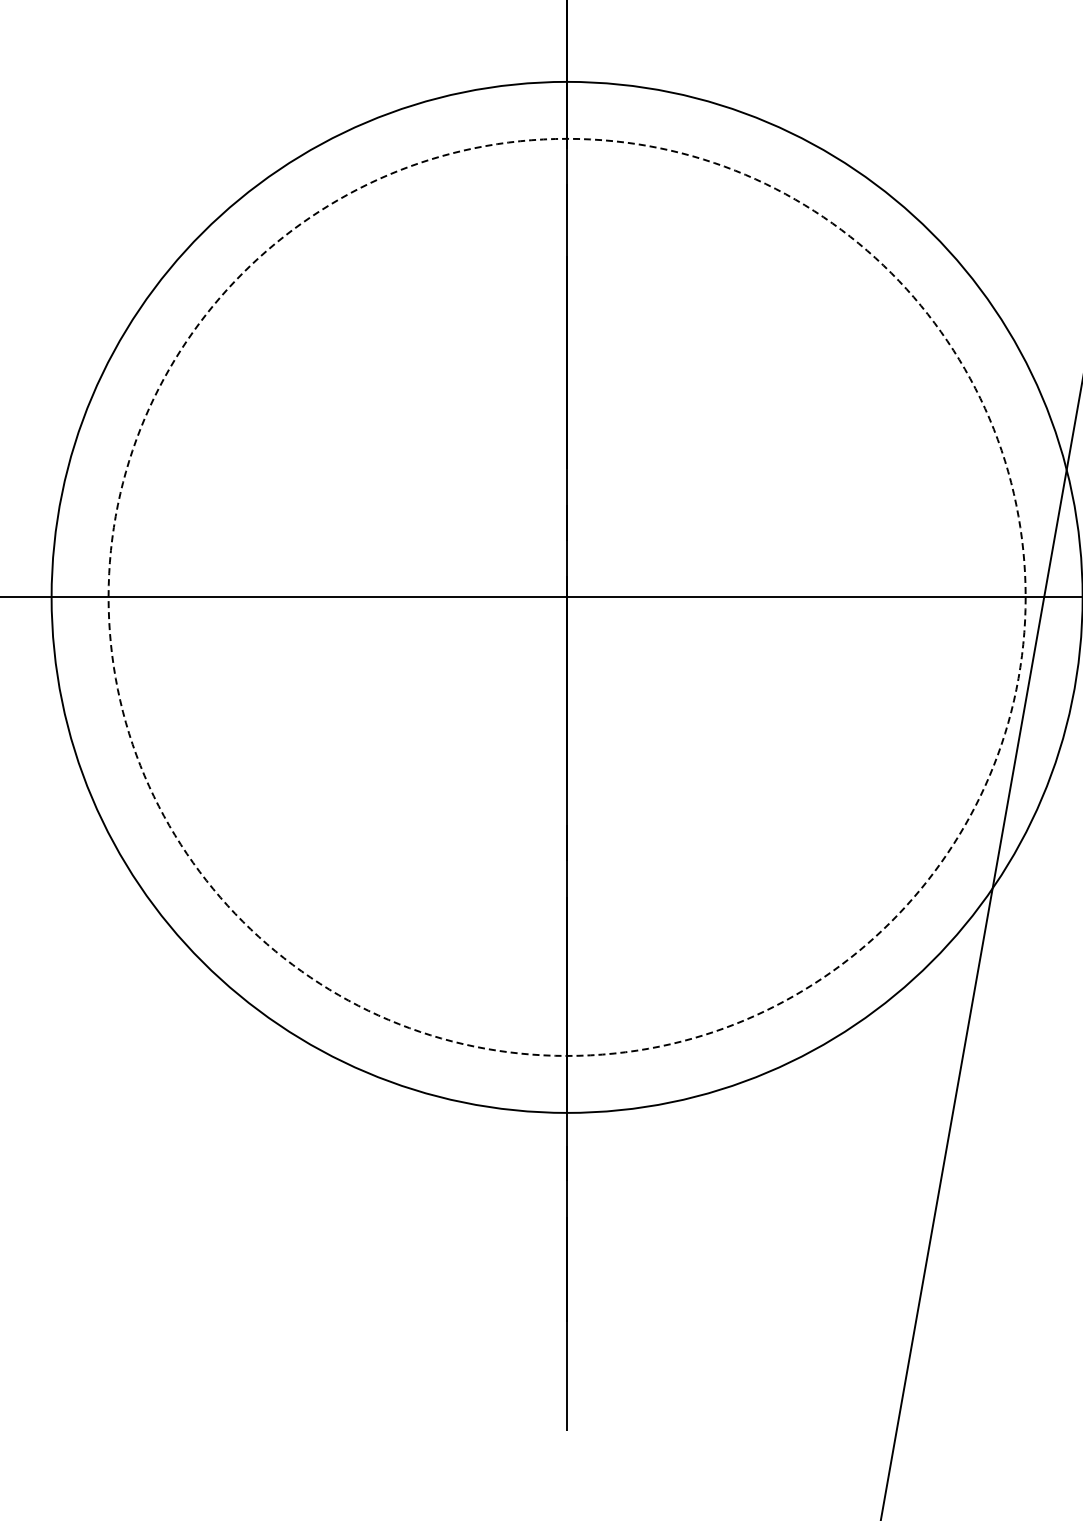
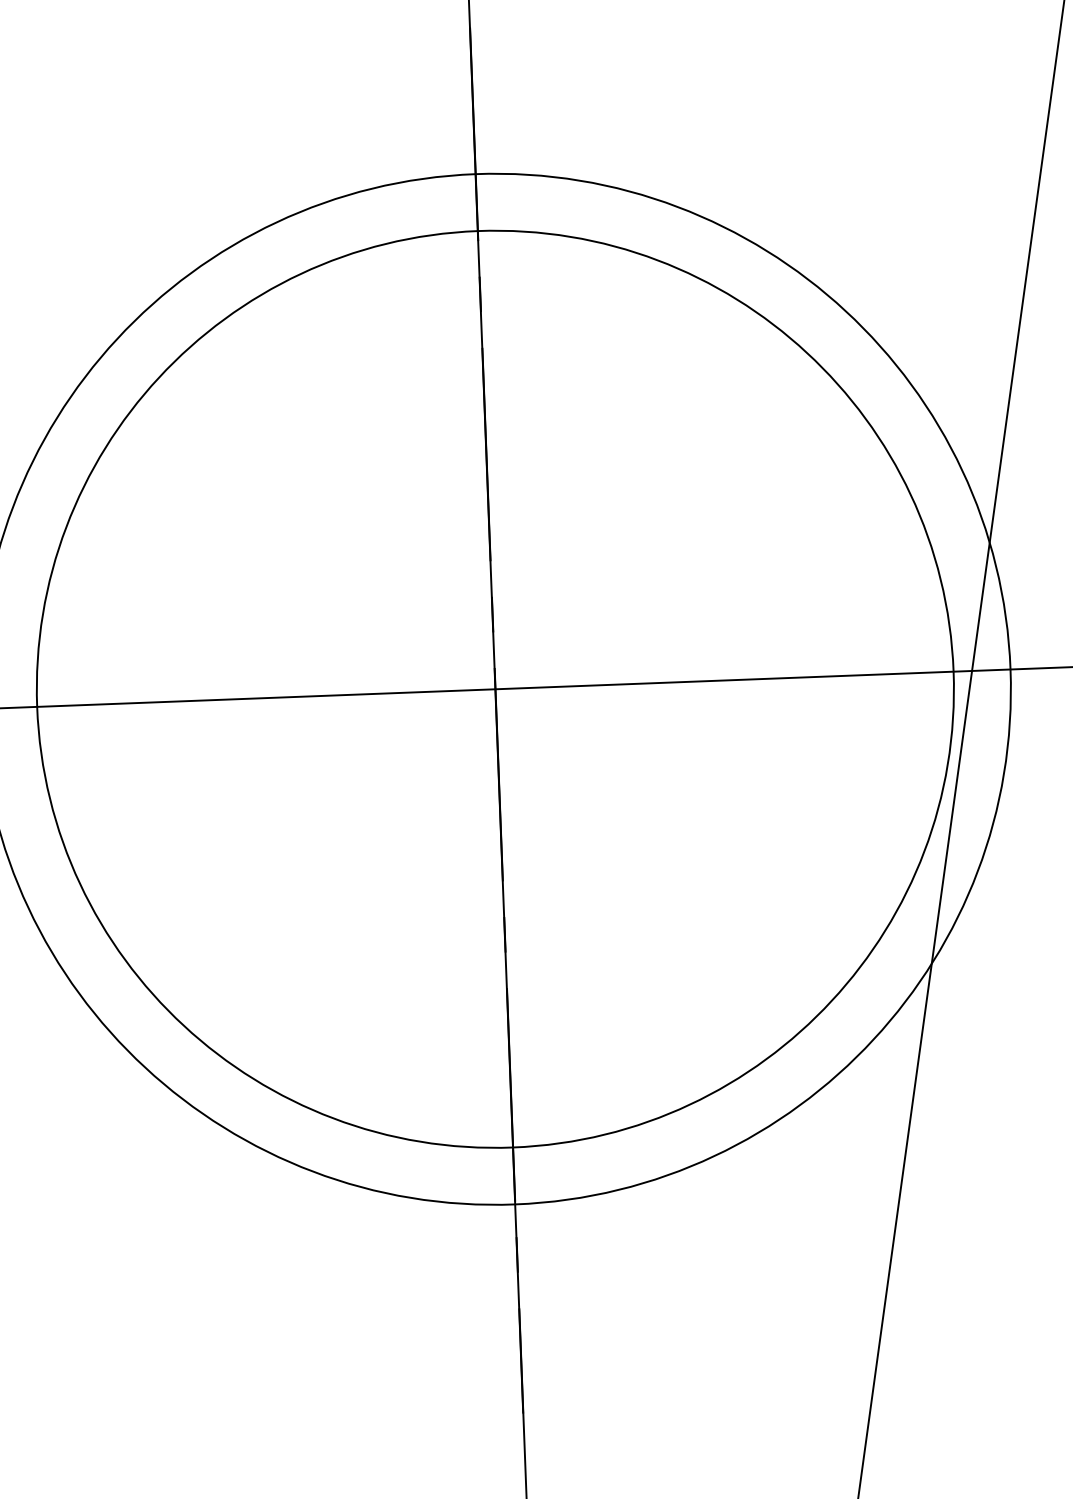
circle: (566, 596) -> (494, 688), dashed -> solid

